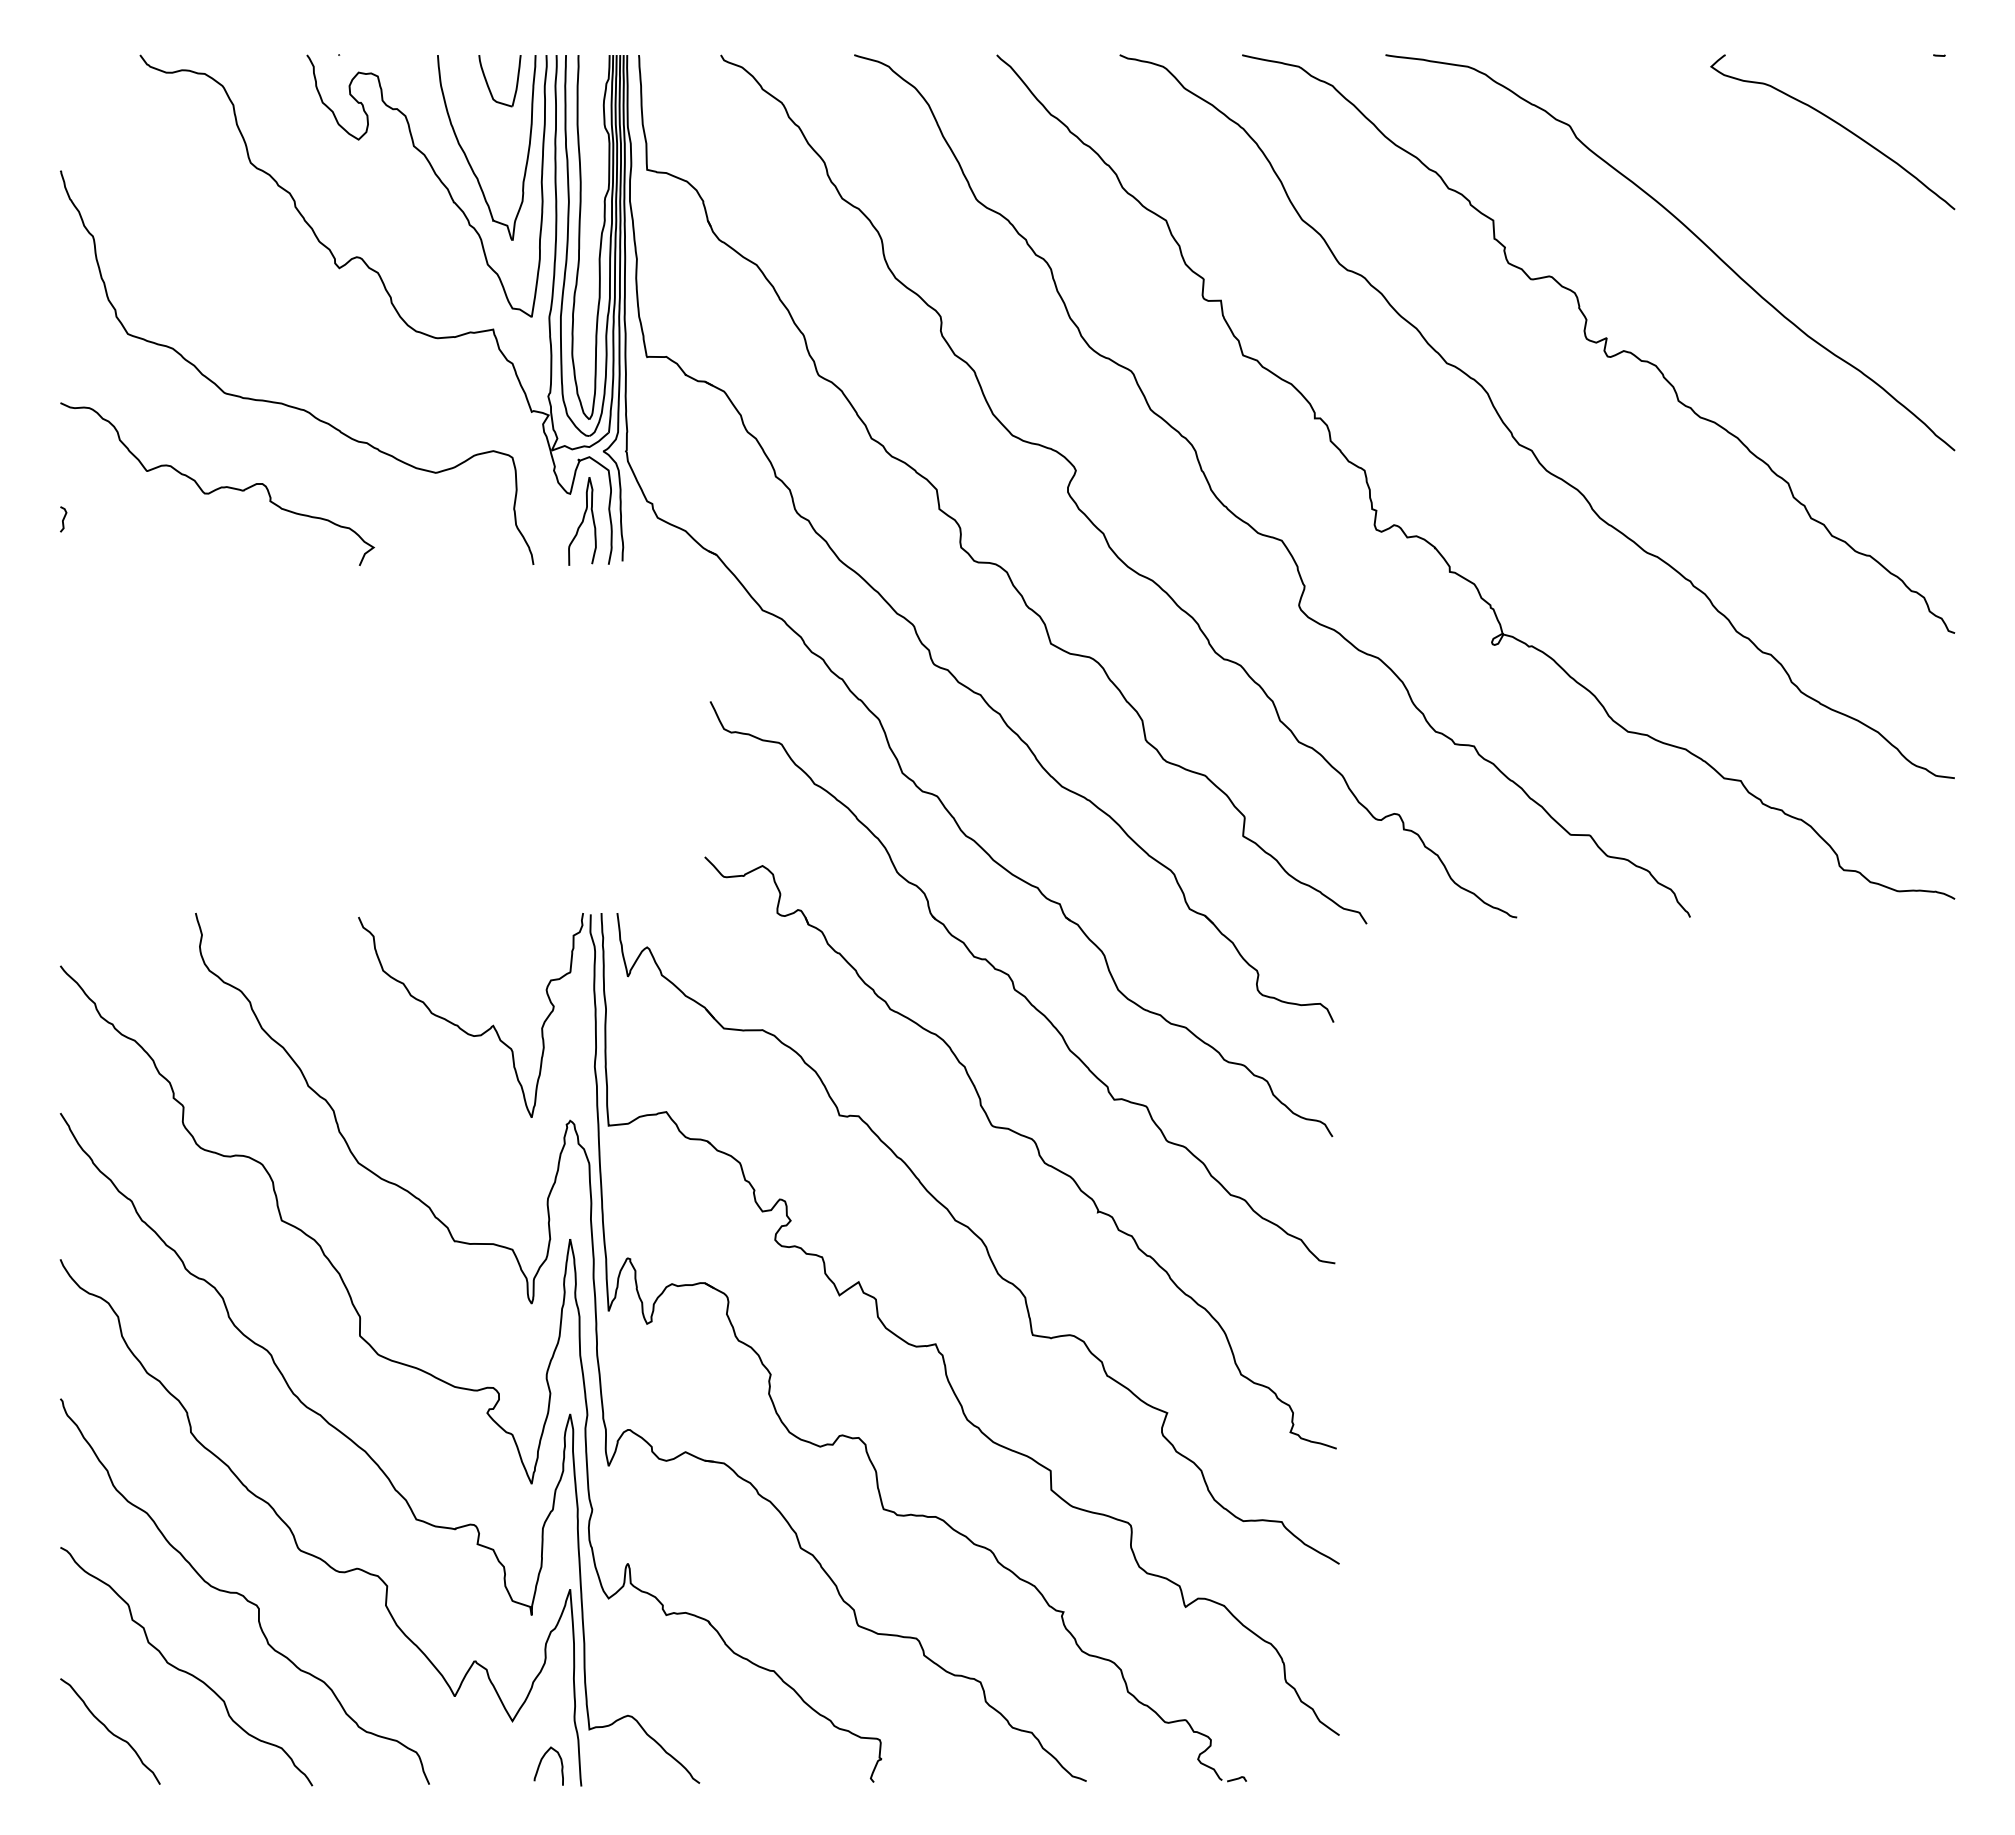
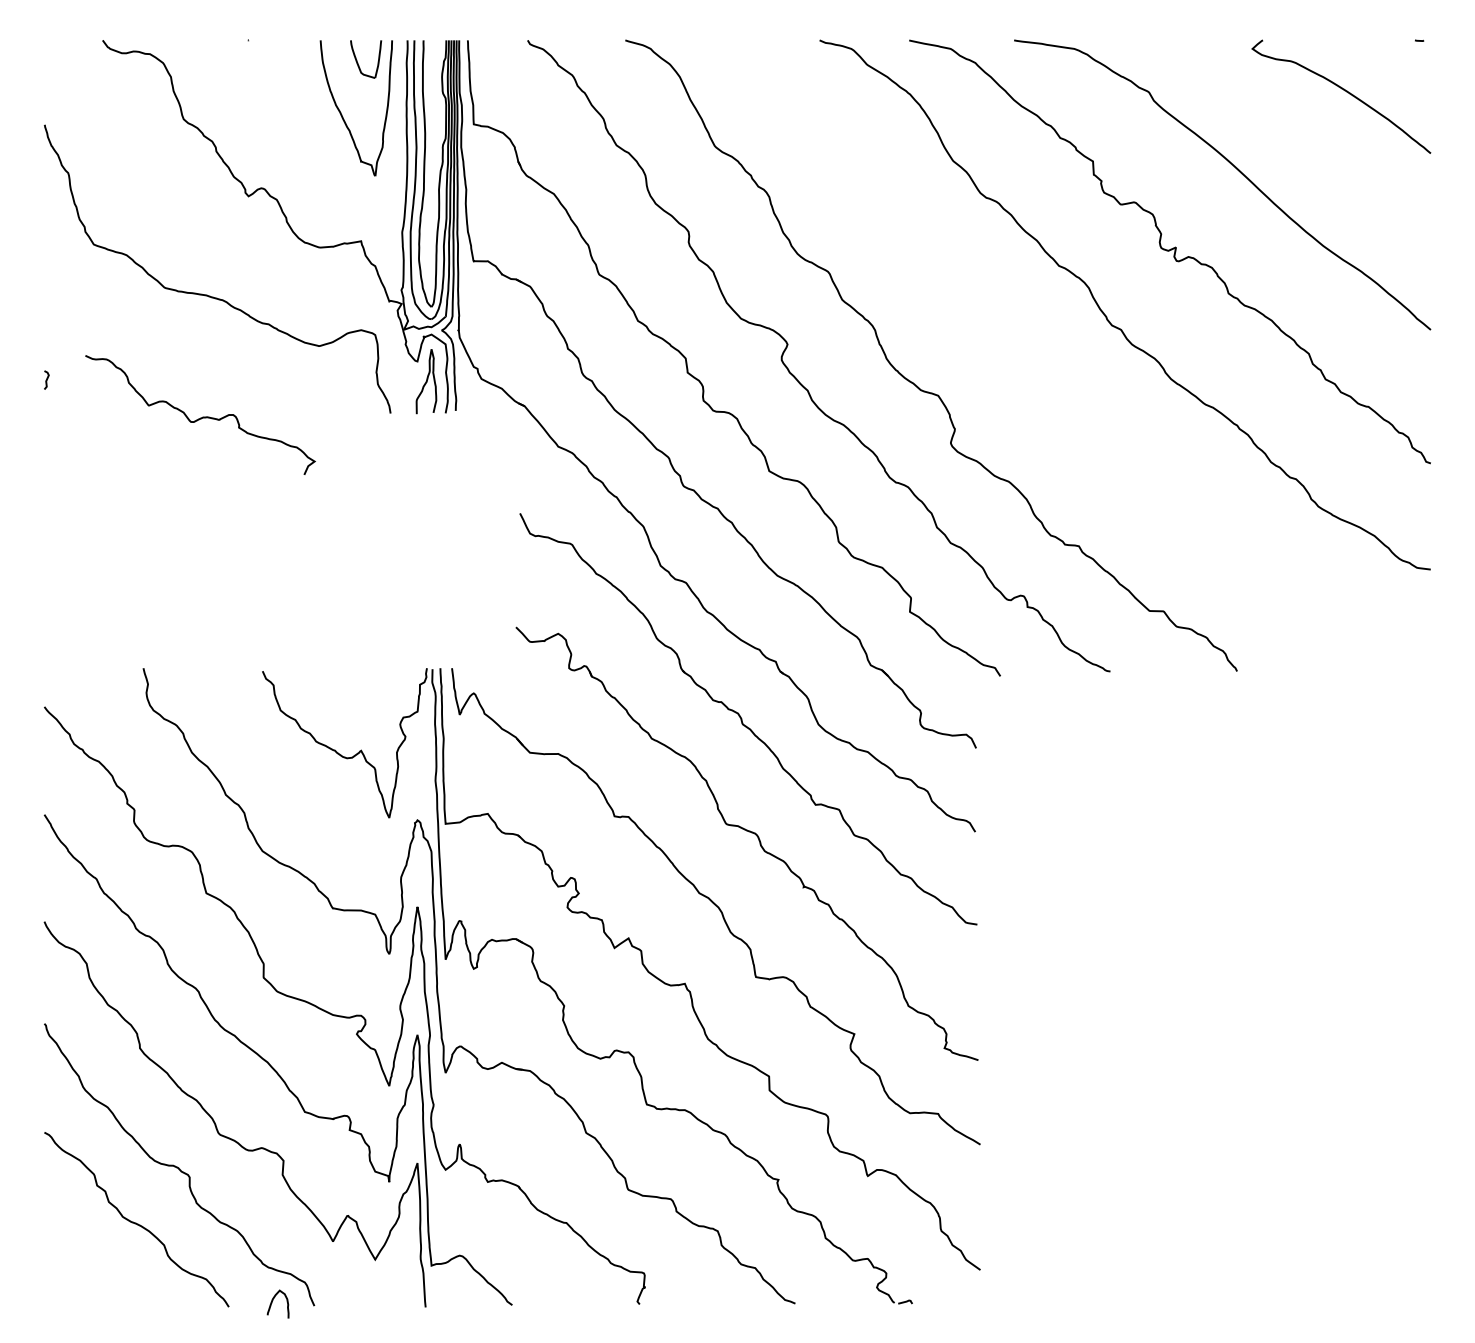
part: (437, 178) -> (320, 130), removed
curve: (218, 487) -> (201, 417), moved
curve: (1427, 540) -> (1044, 395), removed
curve: (110, 1731) -> (81, 1267), removed
curve: (541, 1762) -> (272, 1301), moved

